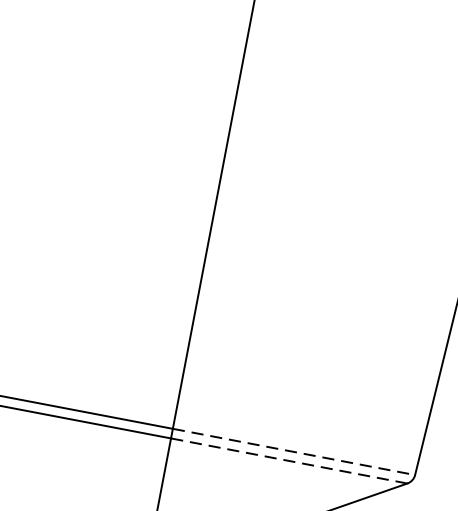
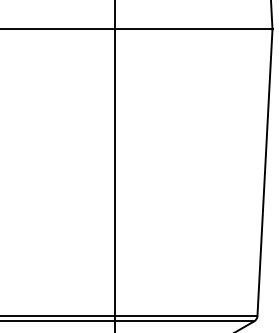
line: (294, 451) -> (186, 315), dashed -> solid
line: (289, 461) -> (184, 321), dashed -> solid

